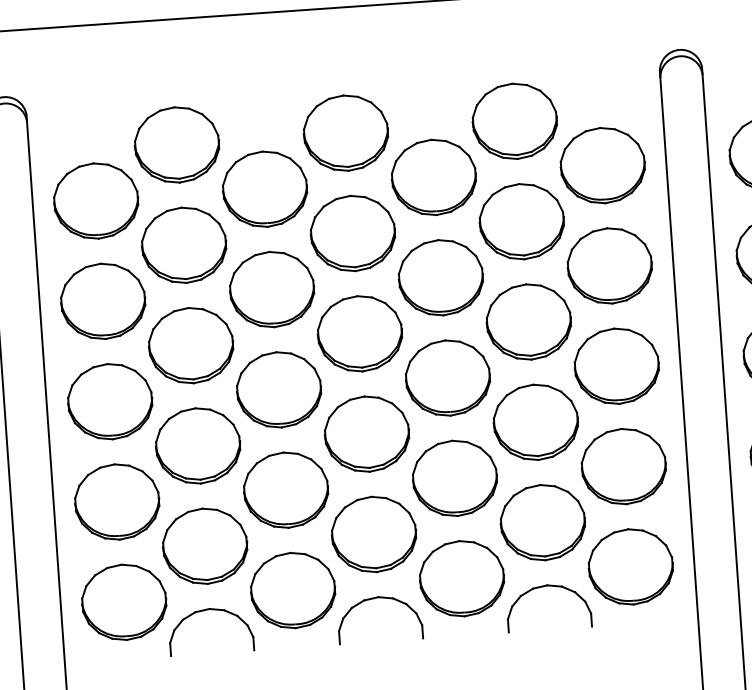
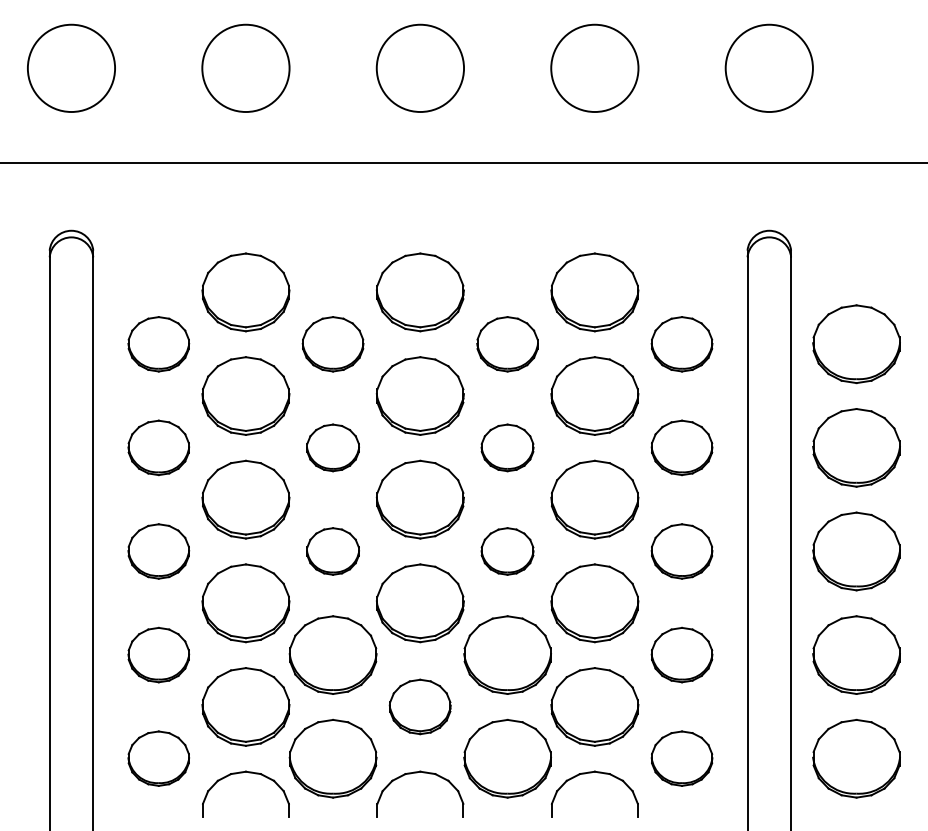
part: (602, 165) -> (681, 344), size x0.7
part: (433, 177) -> (507, 344), size x0.7
part: (264, 189) -> (332, 344), size x0.7
part: (96, 201) -> (158, 344), size x0.7
part: (609, 265) -> (681, 447), size x0.7
part: (440, 277) -> (507, 447), size x0.6
part: (271, 289) -> (332, 447), size x0.6
part: (102, 301) -> (158, 447), size x0.7
part: (616, 366) -> (681, 551), size x0.7
part: (447, 378) -> (507, 551), size x0.6
part: (278, 389) -> (332, 551), size x0.6
part: (110, 401) -> (158, 551), size x0.7
part: (623, 466) -> (681, 654), size x0.7
part: (116, 501) -> (158, 654), size x0.7
part: (373, 534) -> (419, 706), size x0.7
part: (630, 566) -> (681, 758), size x0.7
part: (124, 602) -> (158, 758), size x0.7

